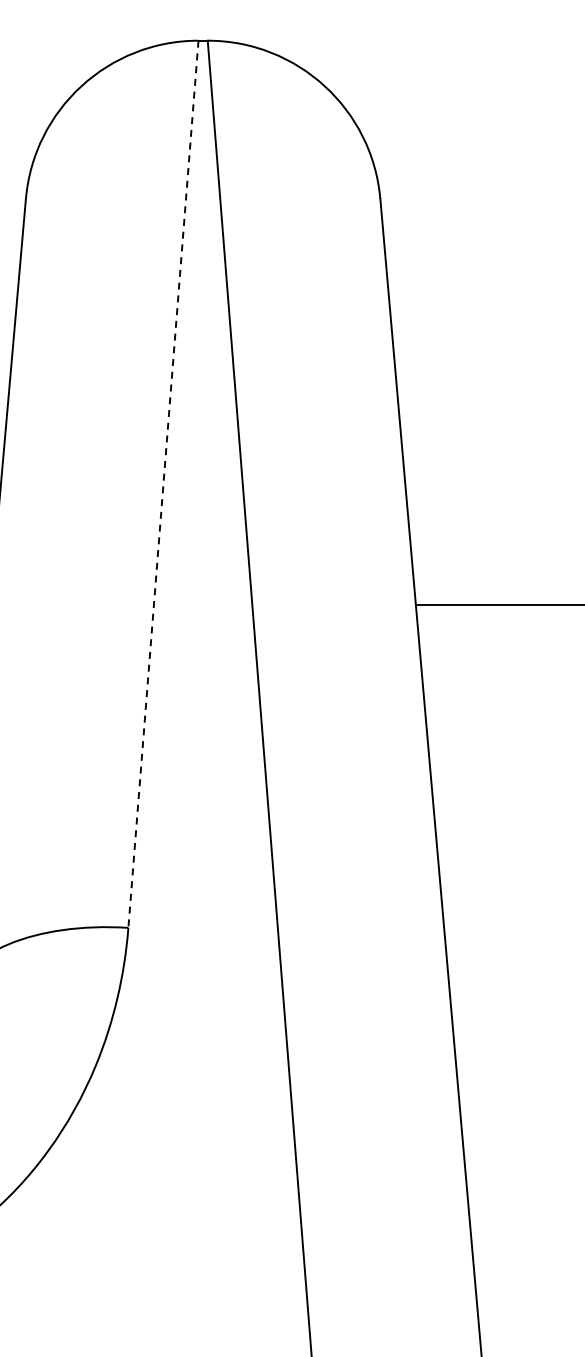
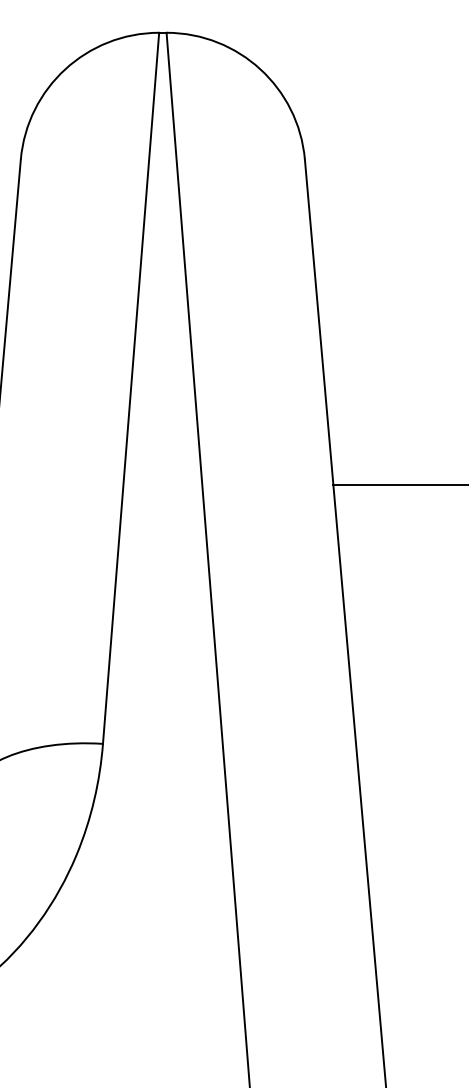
line: (163, 484) -> (131, 388), dashed -> solid

